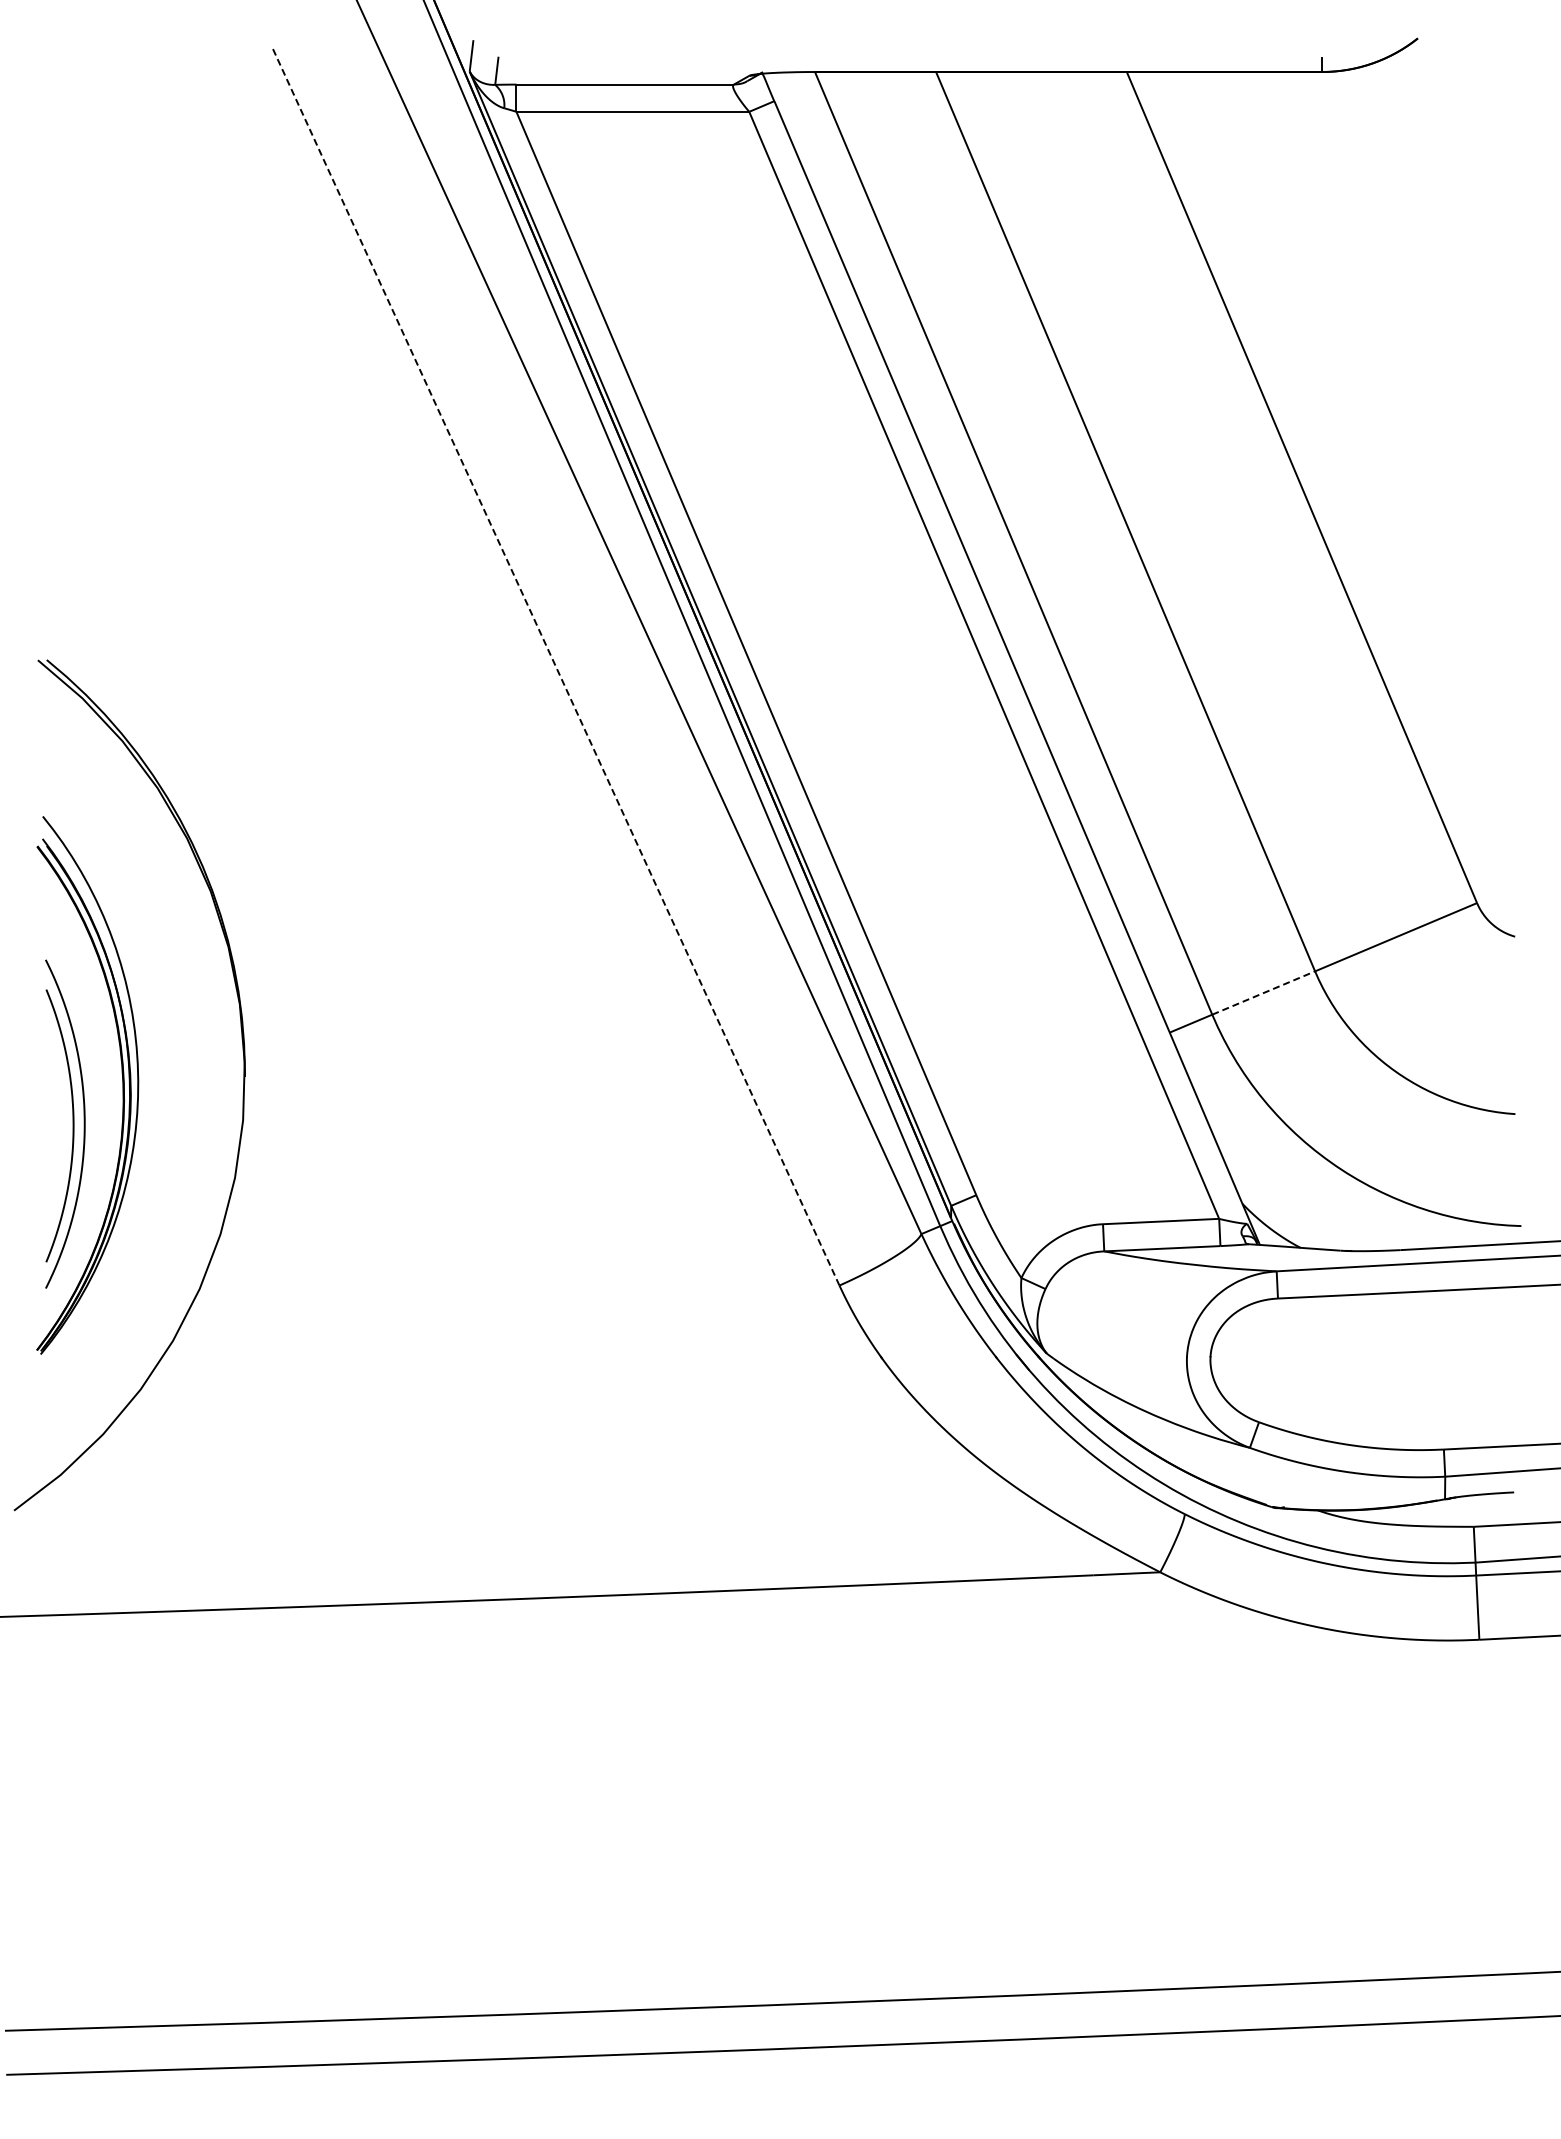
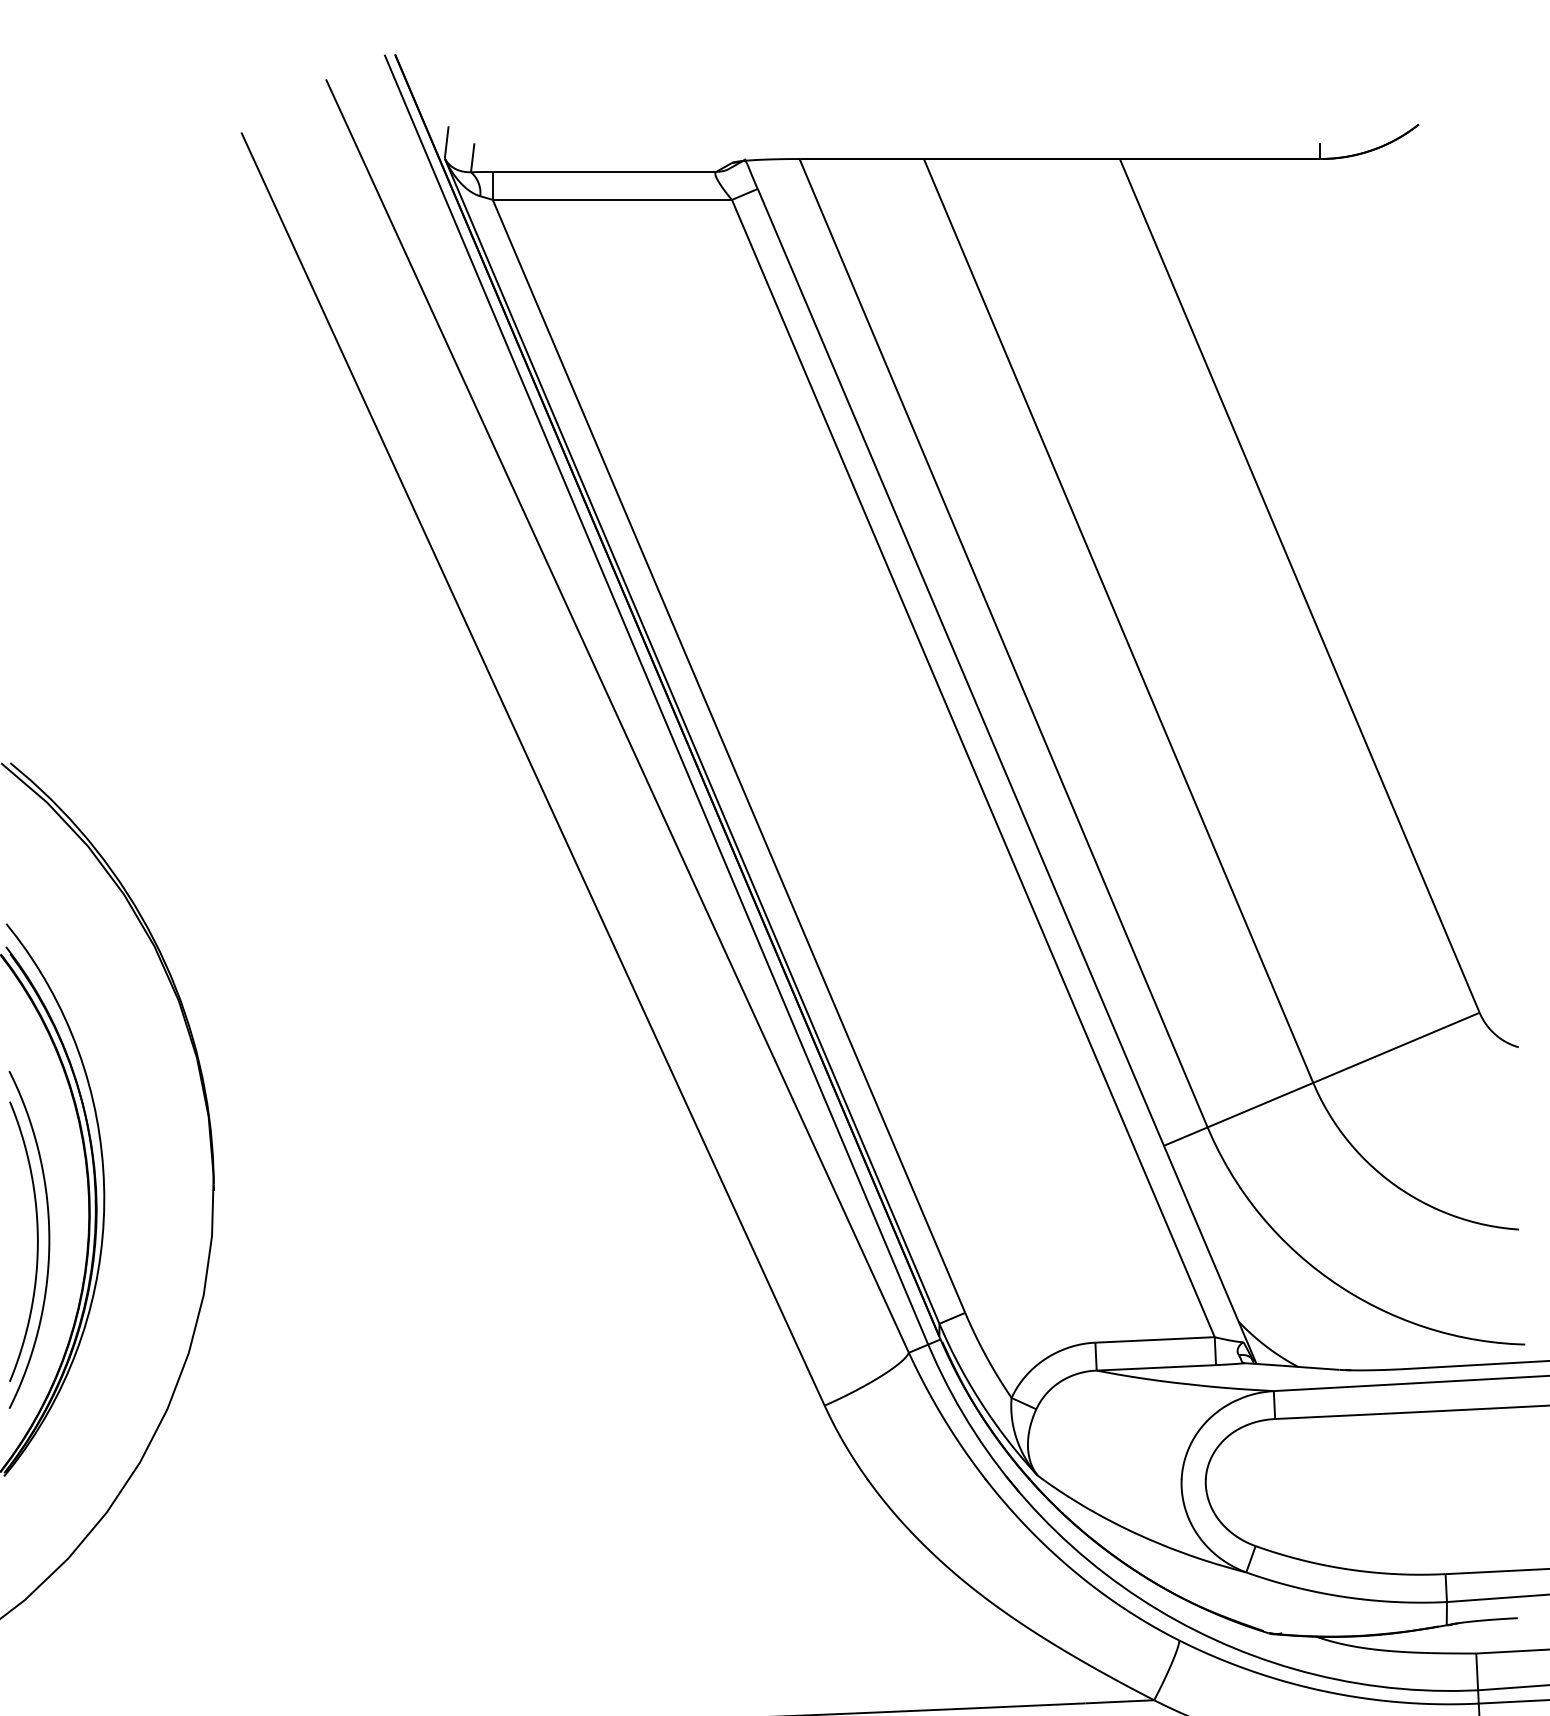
line: (555, 665) -> (532, 768), dashed -> solid
line: (1263, 993) -> (1260, 1105), dashed -> solid

